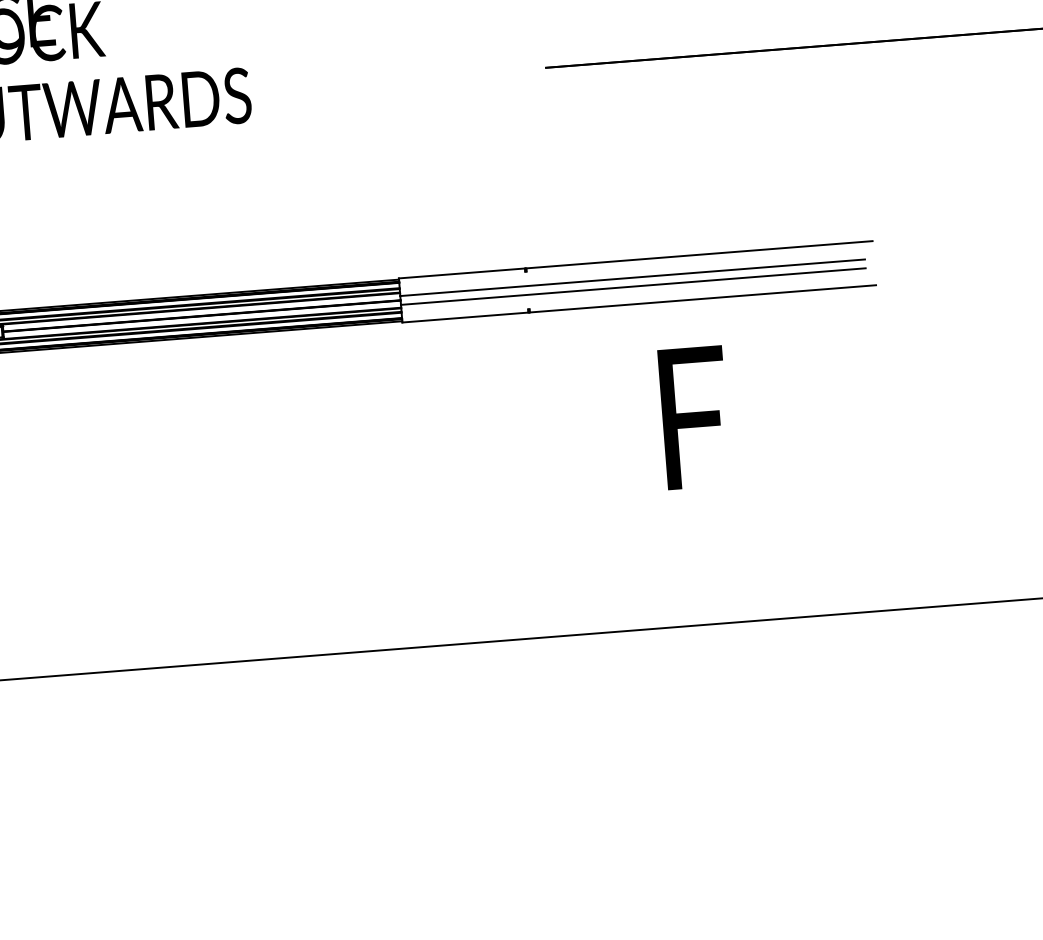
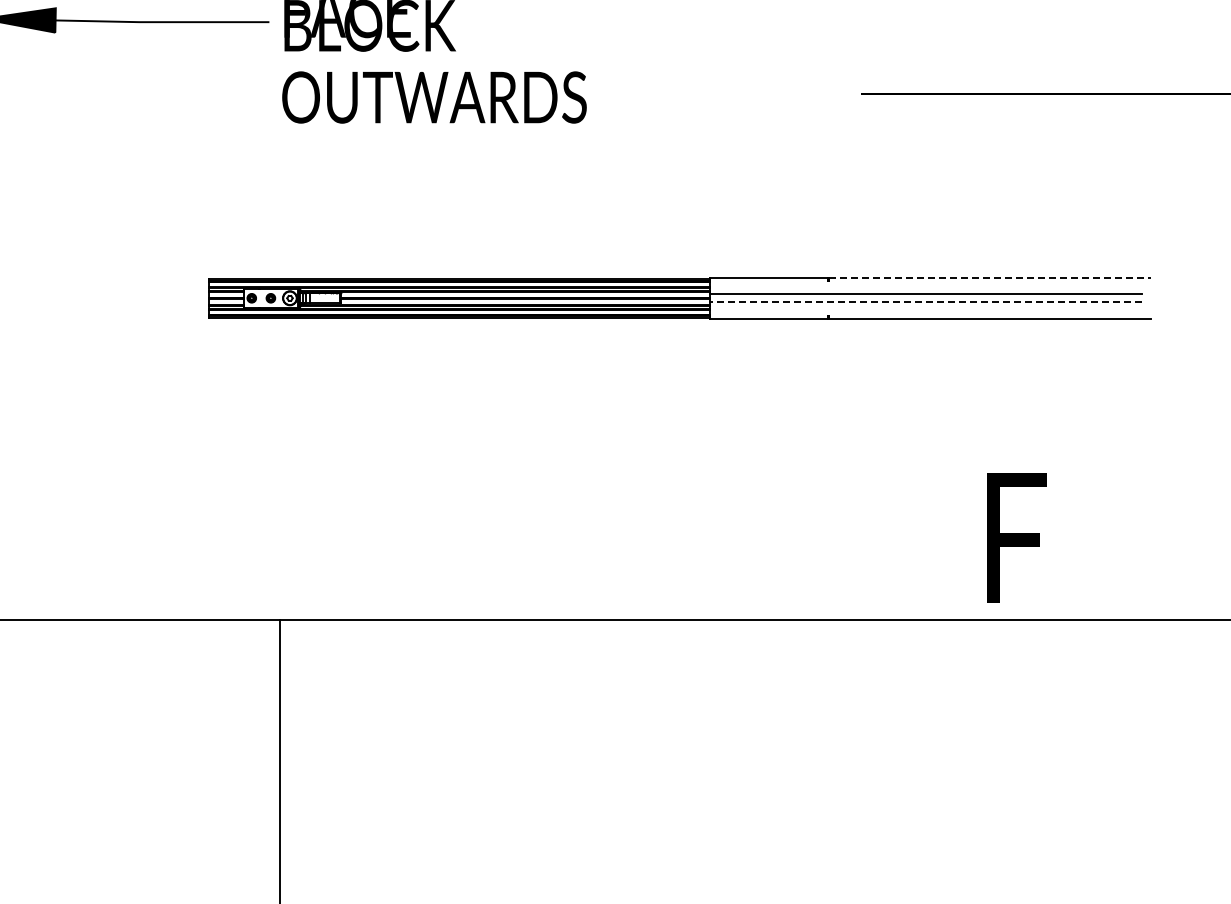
line: (699, 254) -> (989, 277), solid -> dashed
line: (633, 286) -> (926, 302), solid -> dashed
text: (694, 417) -> (1016, 537), moved

